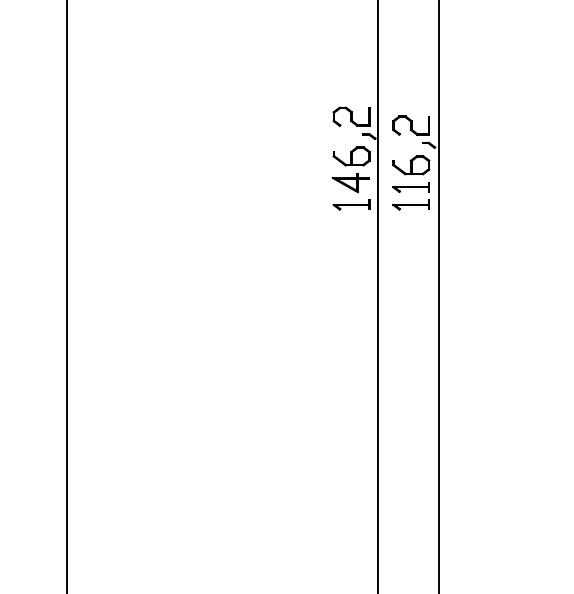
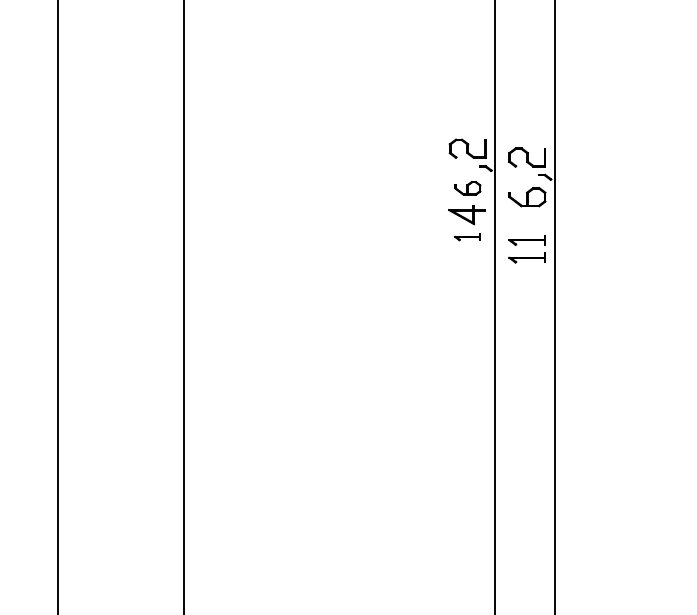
part: (351, 156) -> (467, 188), size x0.7
part: (351, 204) -> (467, 236), size x0.7
part: (410, 204) -> (526, 257), moved

